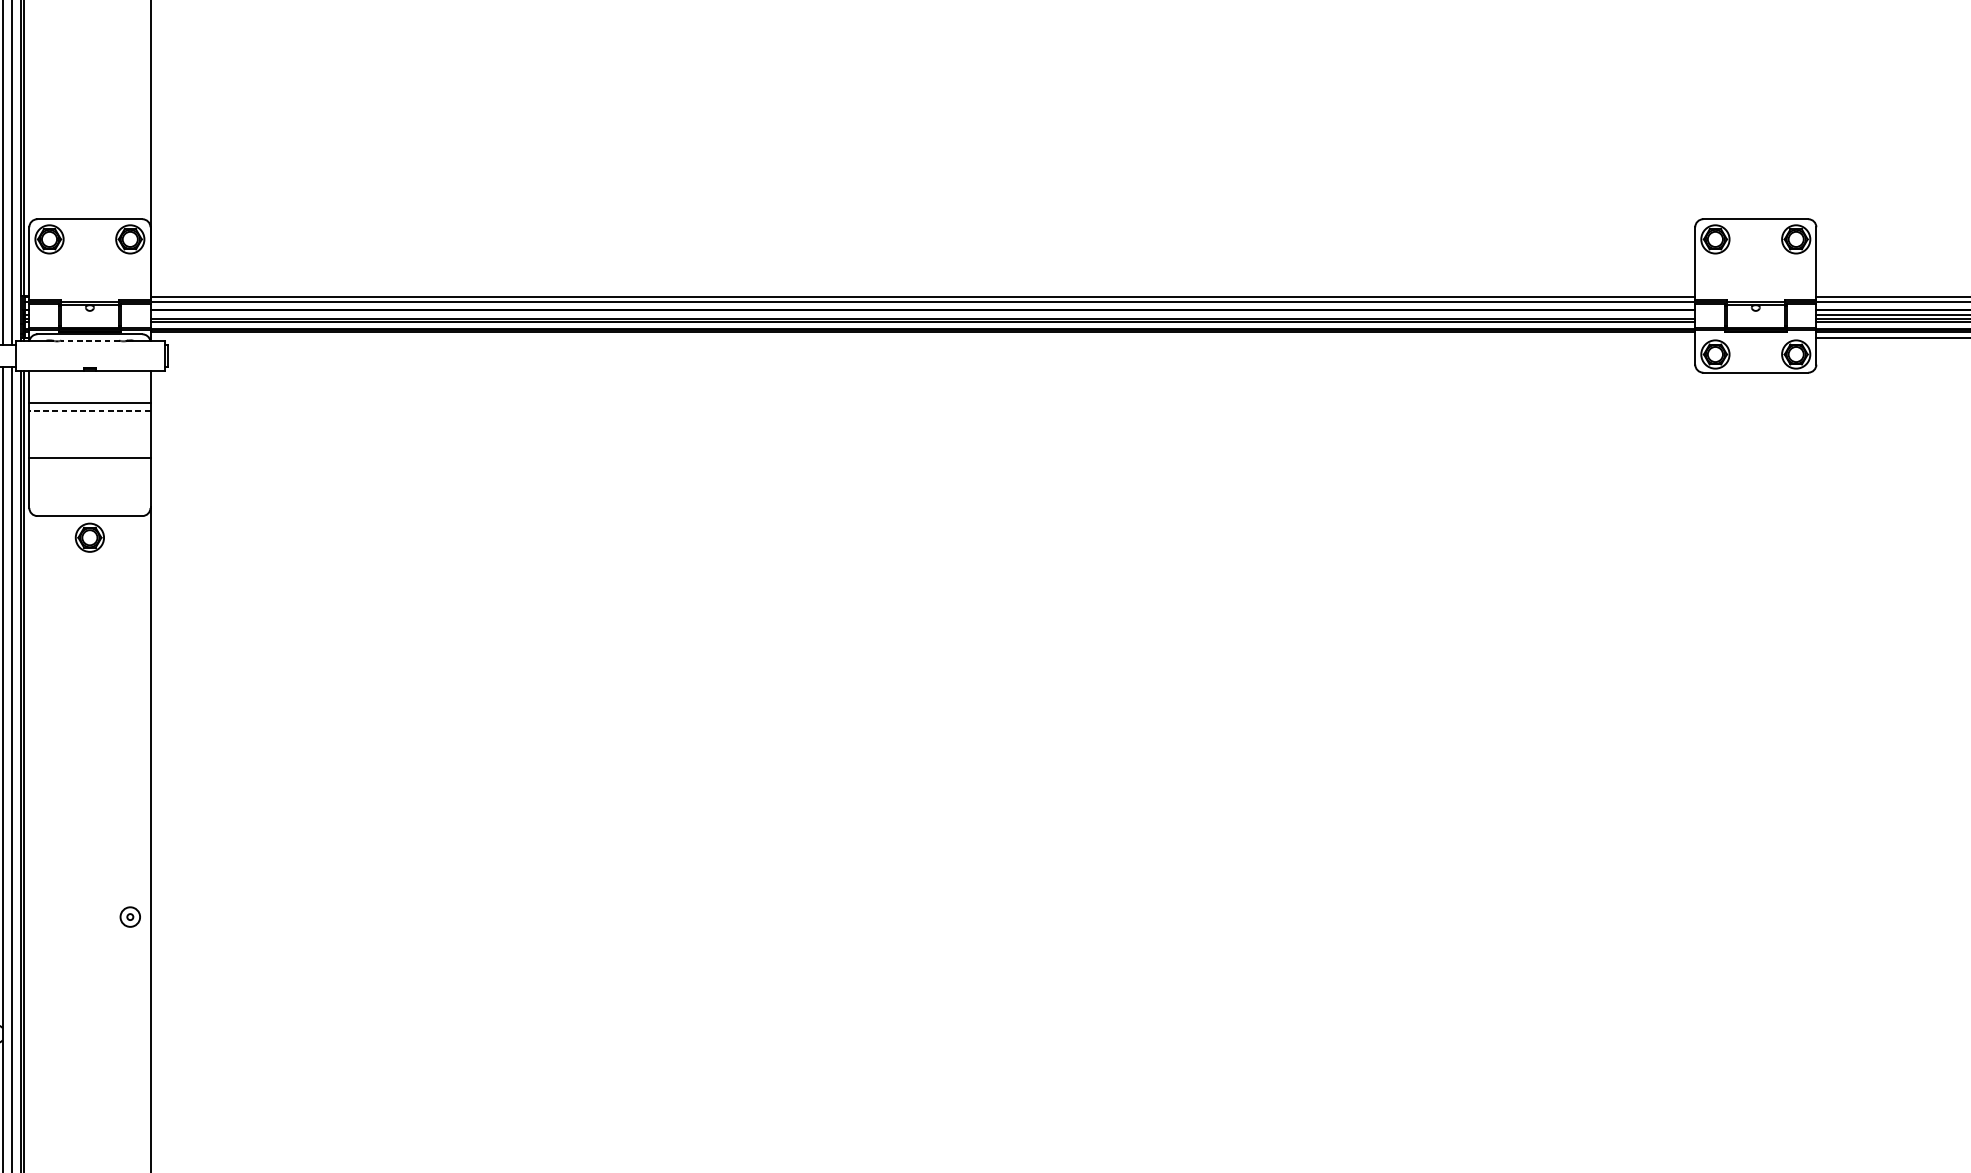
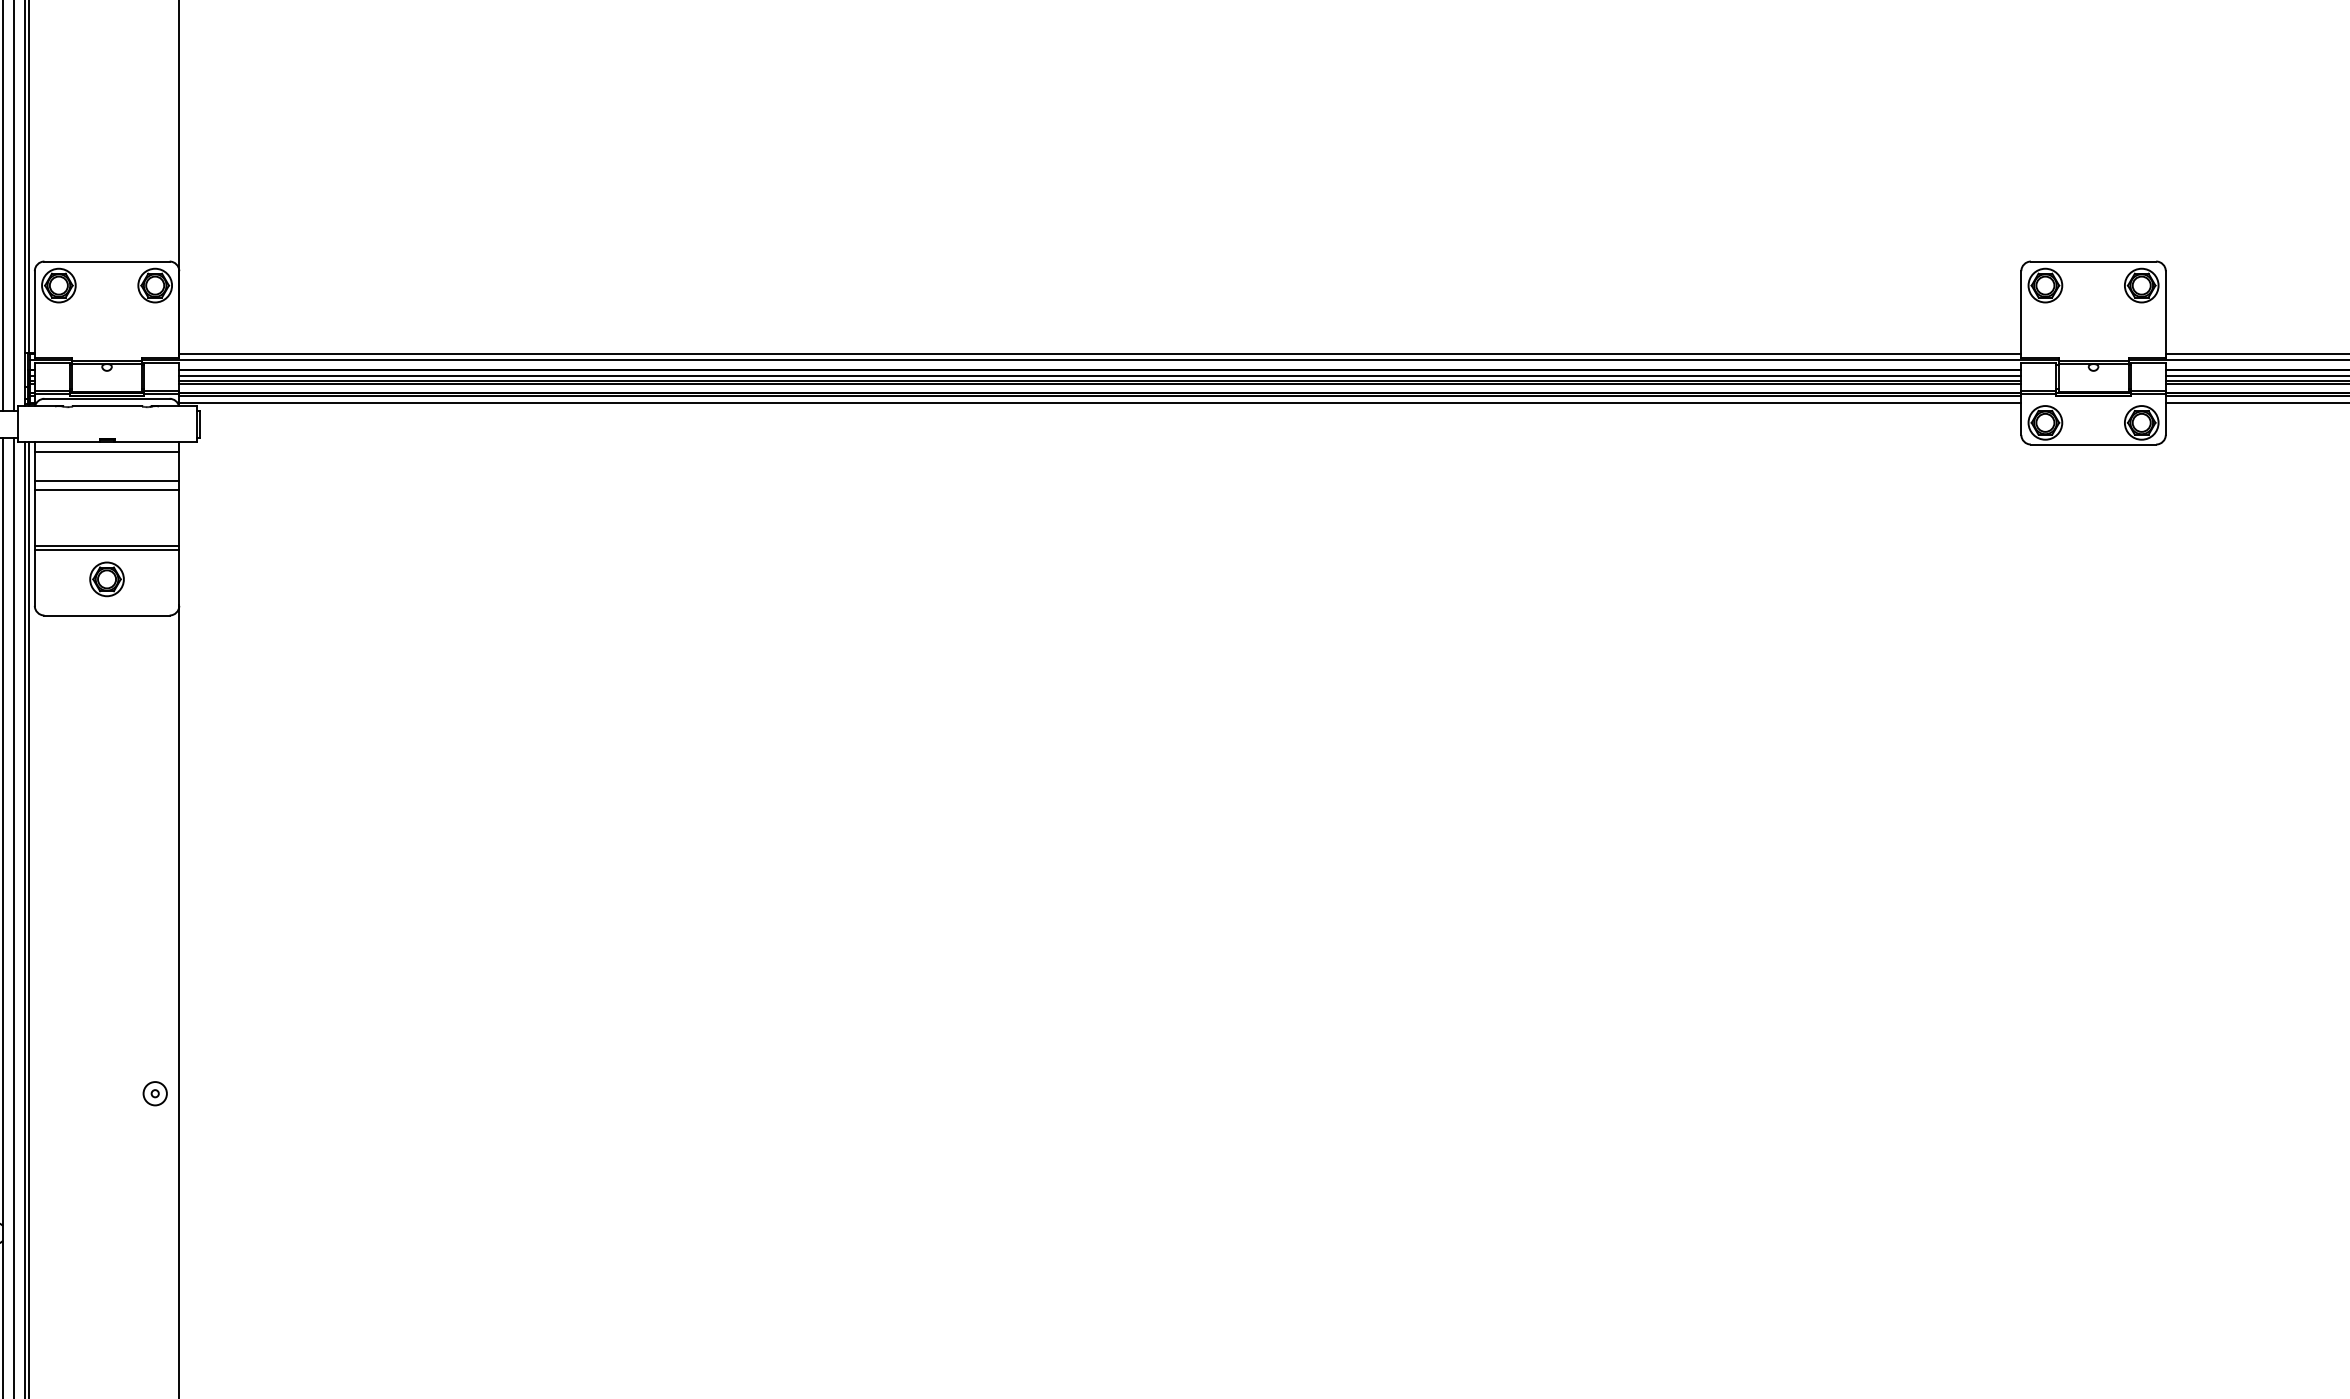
line: (923, 314) -> (1100, 375), added
line: (923, 338) -> (1100, 403), added
line: (90, 340) -> (107, 406), dashed -> solid
line: (89, 378) -> (106, 451), added
line: (89, 410) -> (106, 489), dashed -> solid
line: (89, 461) -> (106, 550), added
part: (89, 537) -> (106, 579), moved

